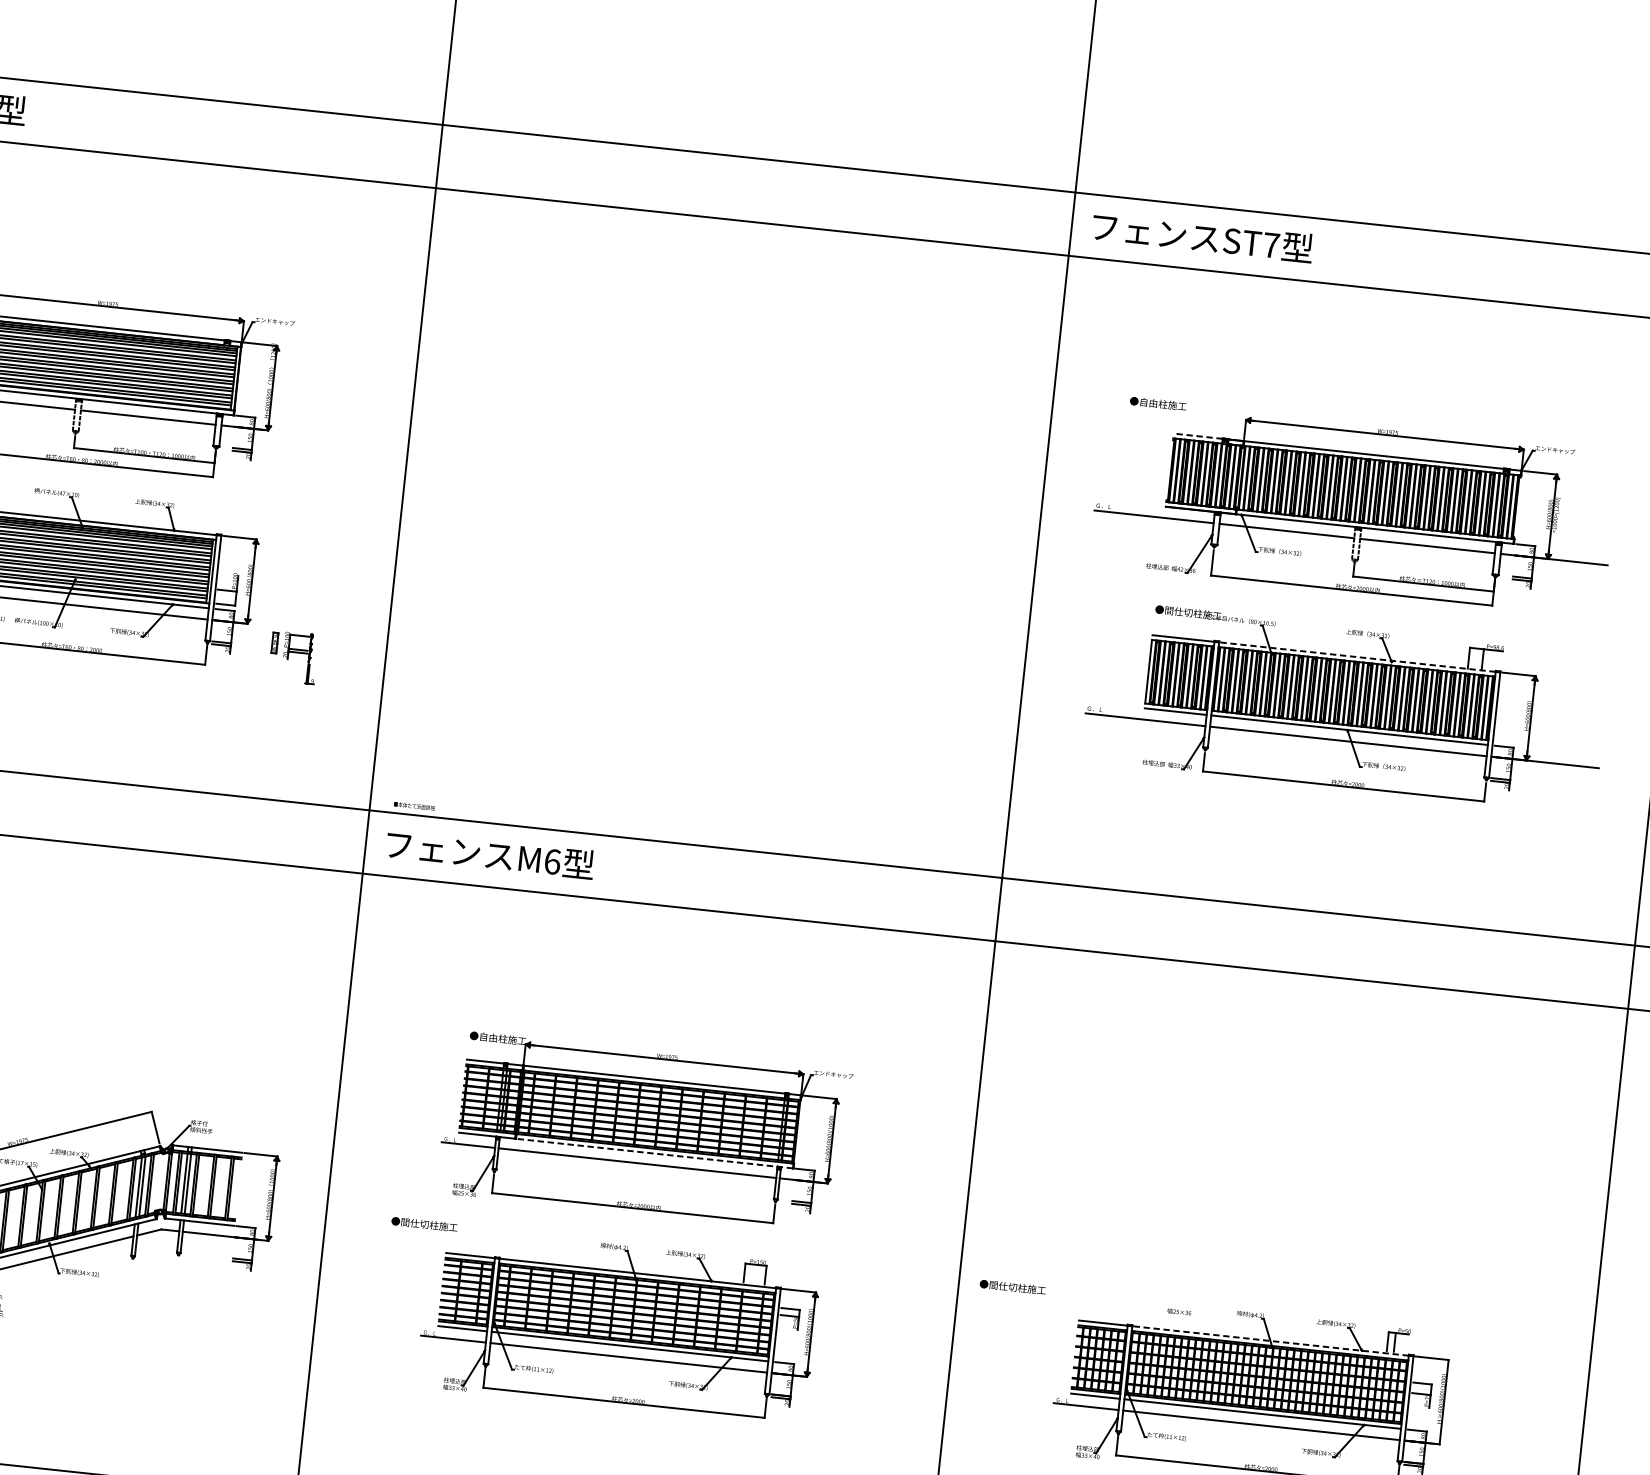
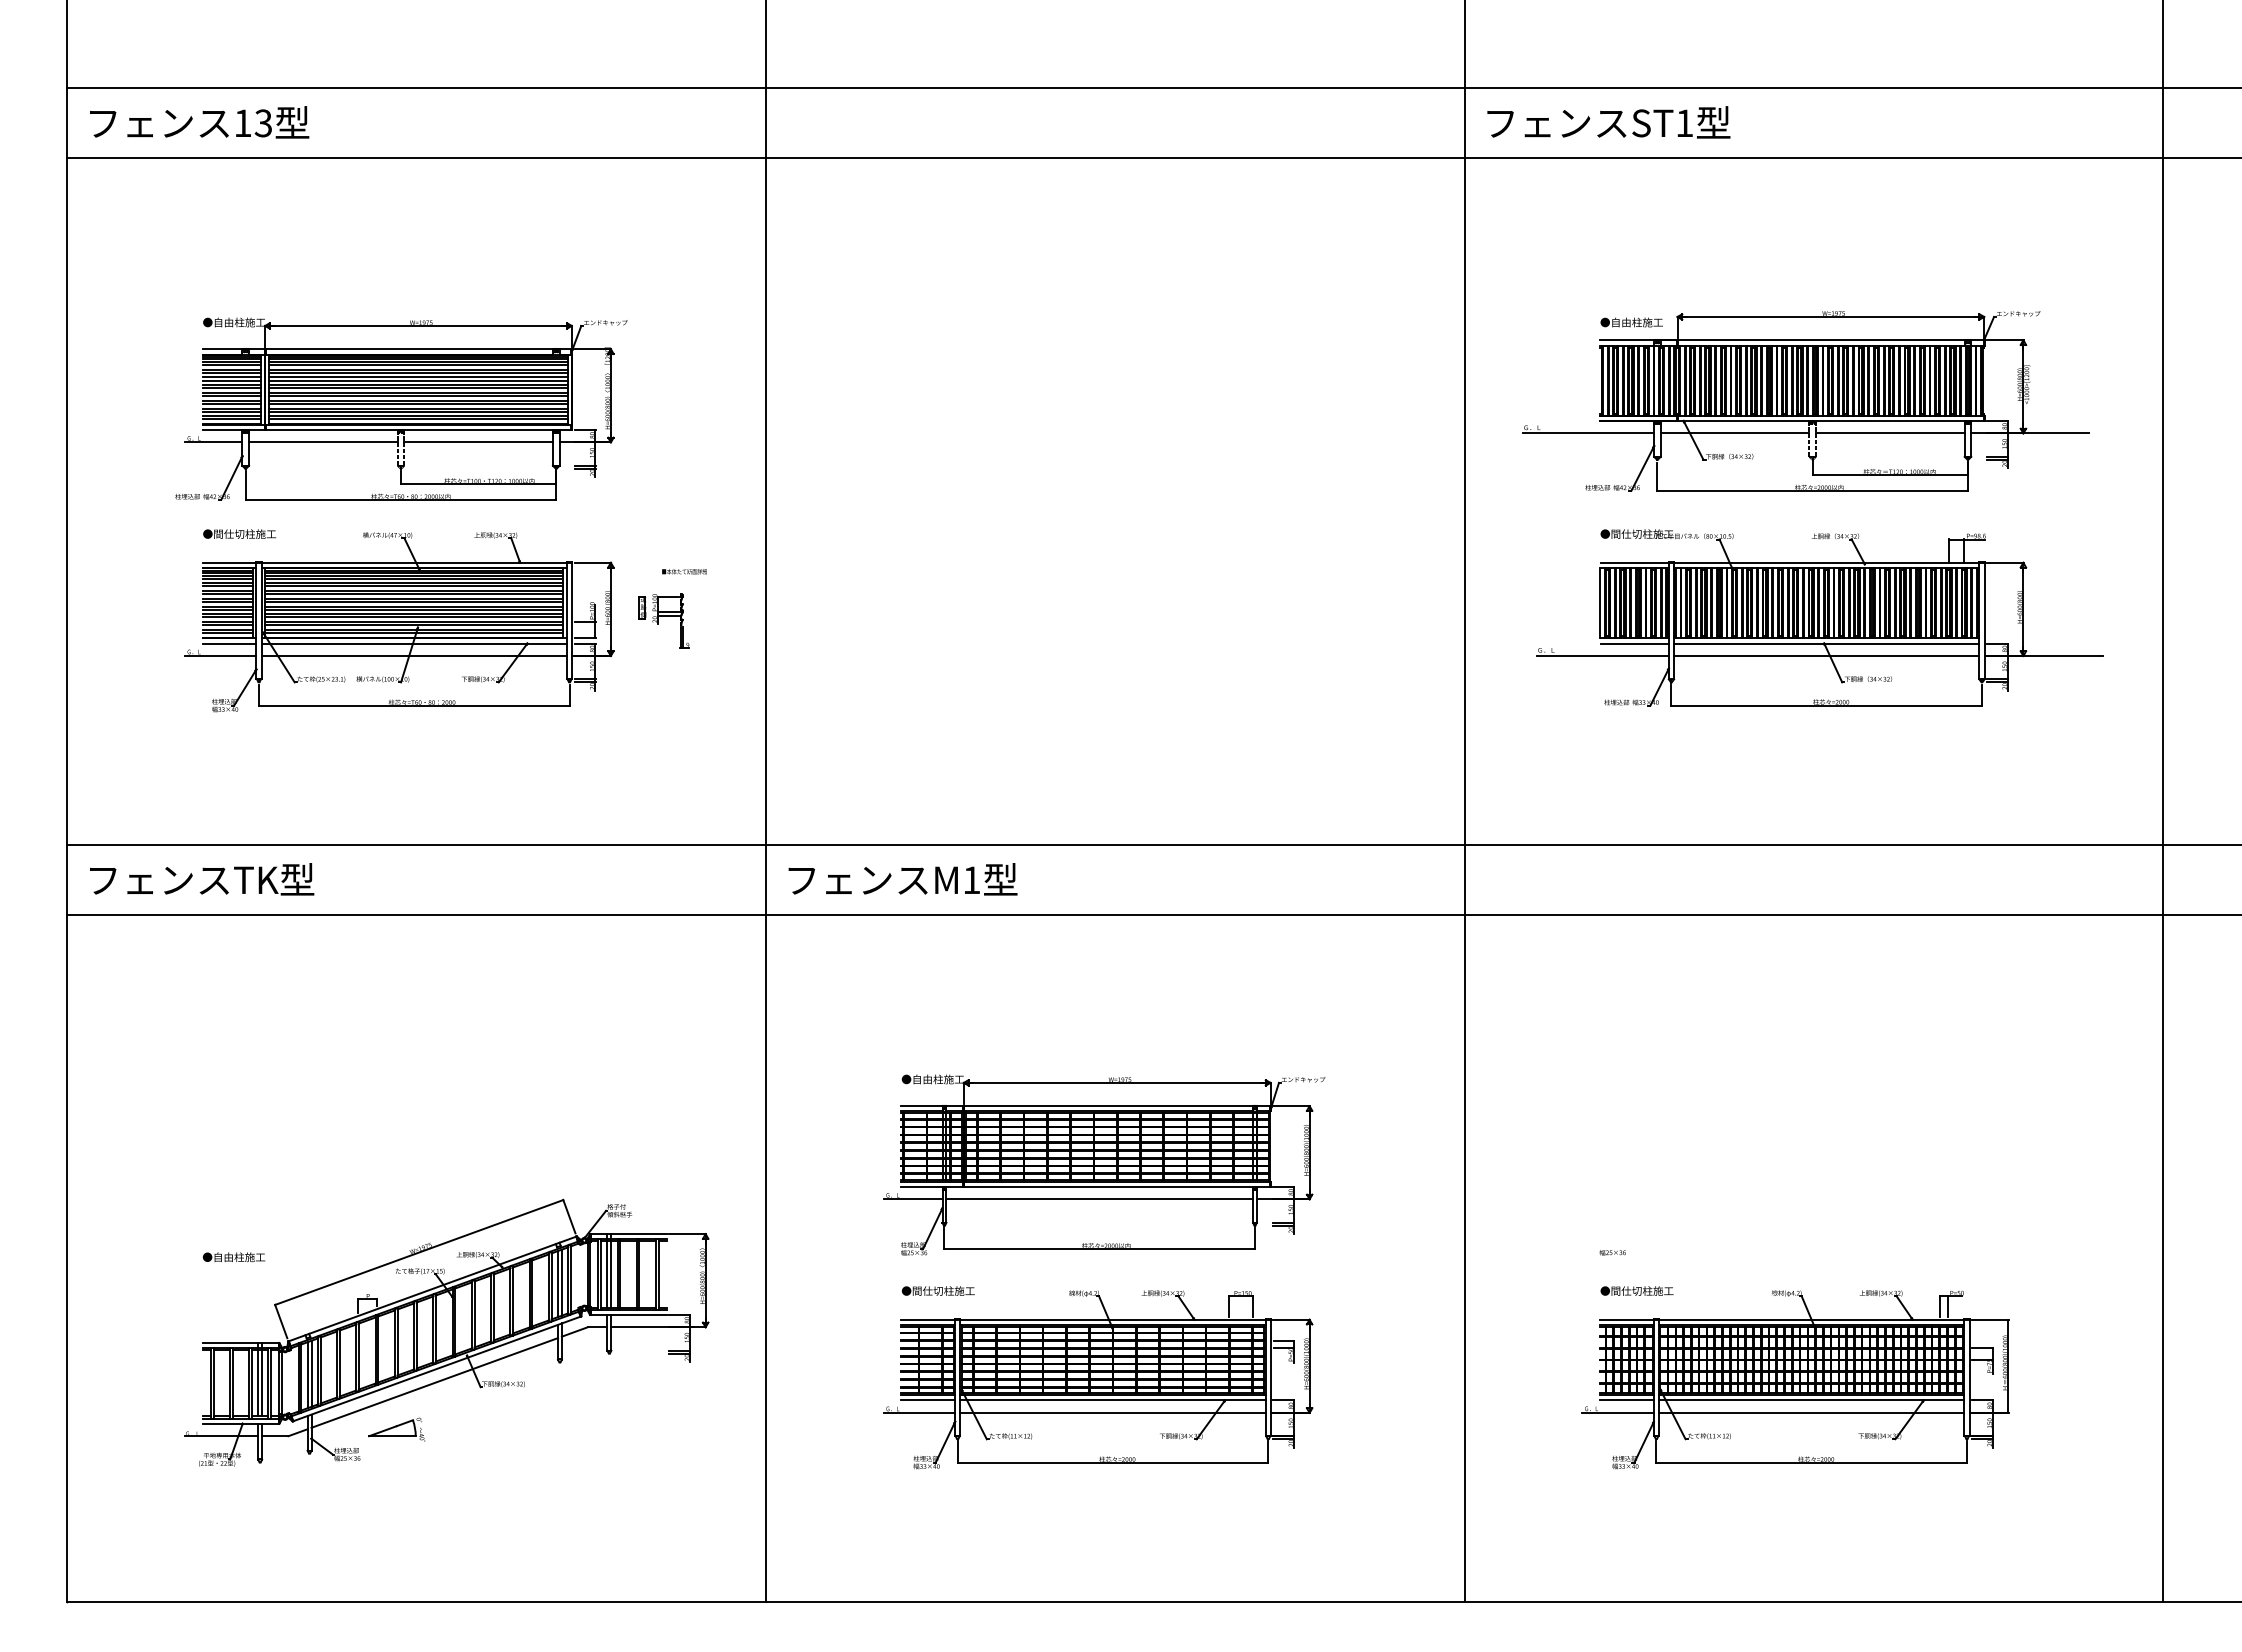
text: (1271, 244) -> (1684, 122), ST7 -> ST1
text: (1158, 403) -> (1631, 322), moved
line: (1197, 436) -> (1626, 340), dashed -> solid
part: (293, 656) -> (663, 620), moved
line: (1357, 656) -> (1826, 562), dashed -> solid
text: (414, 806) -> (684, 571), moved
text: (552, 862) -> (971, 880), M6 -> M1
line: (654, 1153) -> (1117, 1186), dashed -> solid
text: (423, 1223) -> (937, 1290), moved
text: (1012, 1286) -> (1636, 1290), moved
text: (1179, 1311) -> (1612, 1252), moved
line: (1270, 1340) -> (1811, 1319), dashed -> solid

